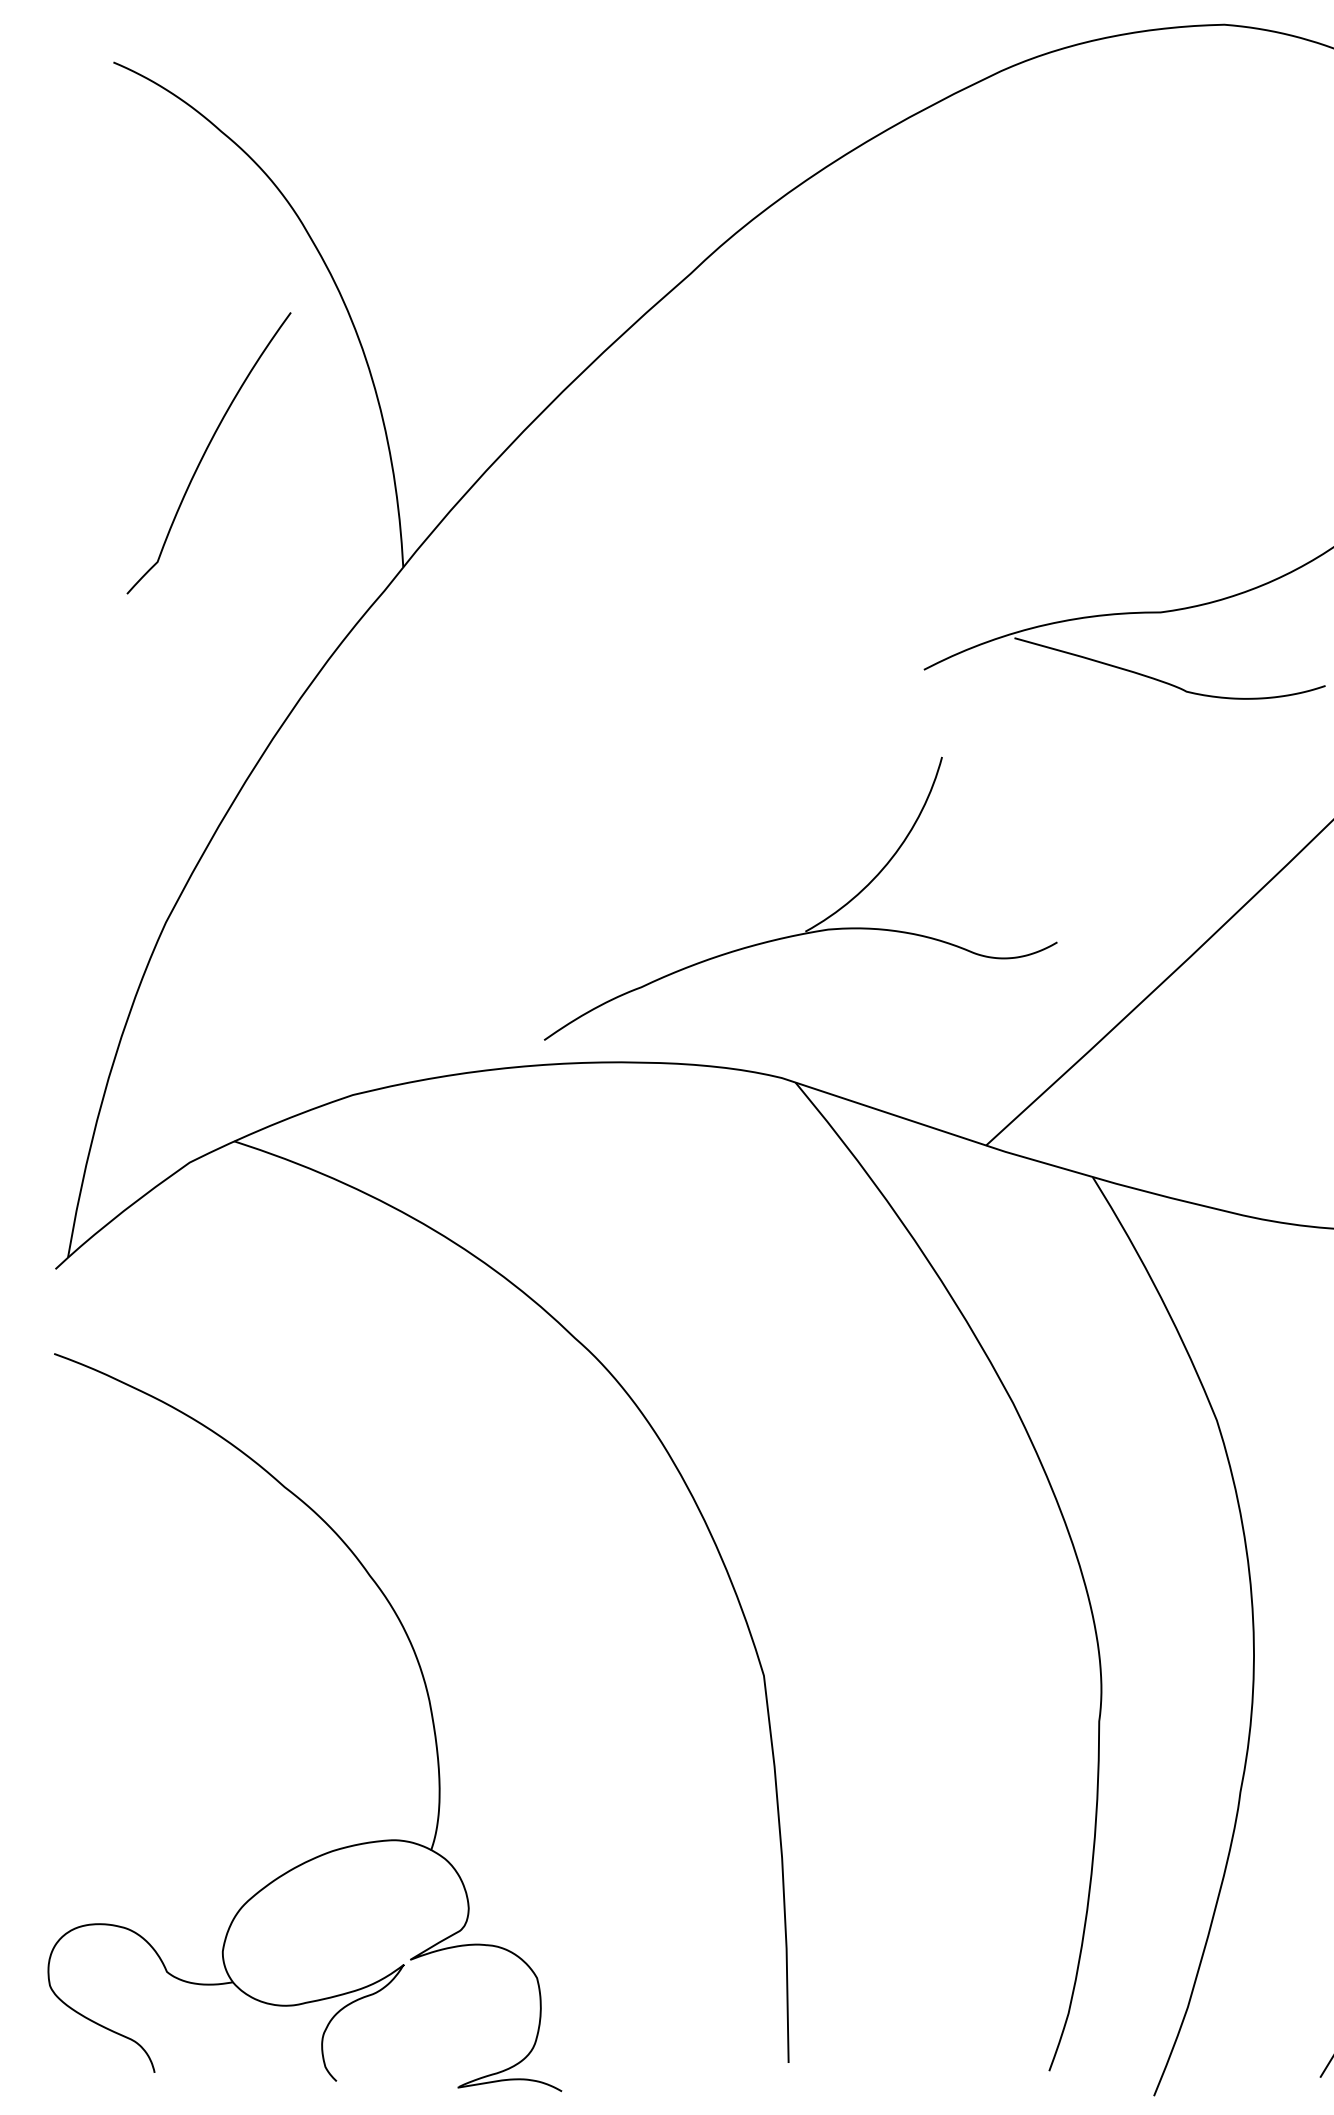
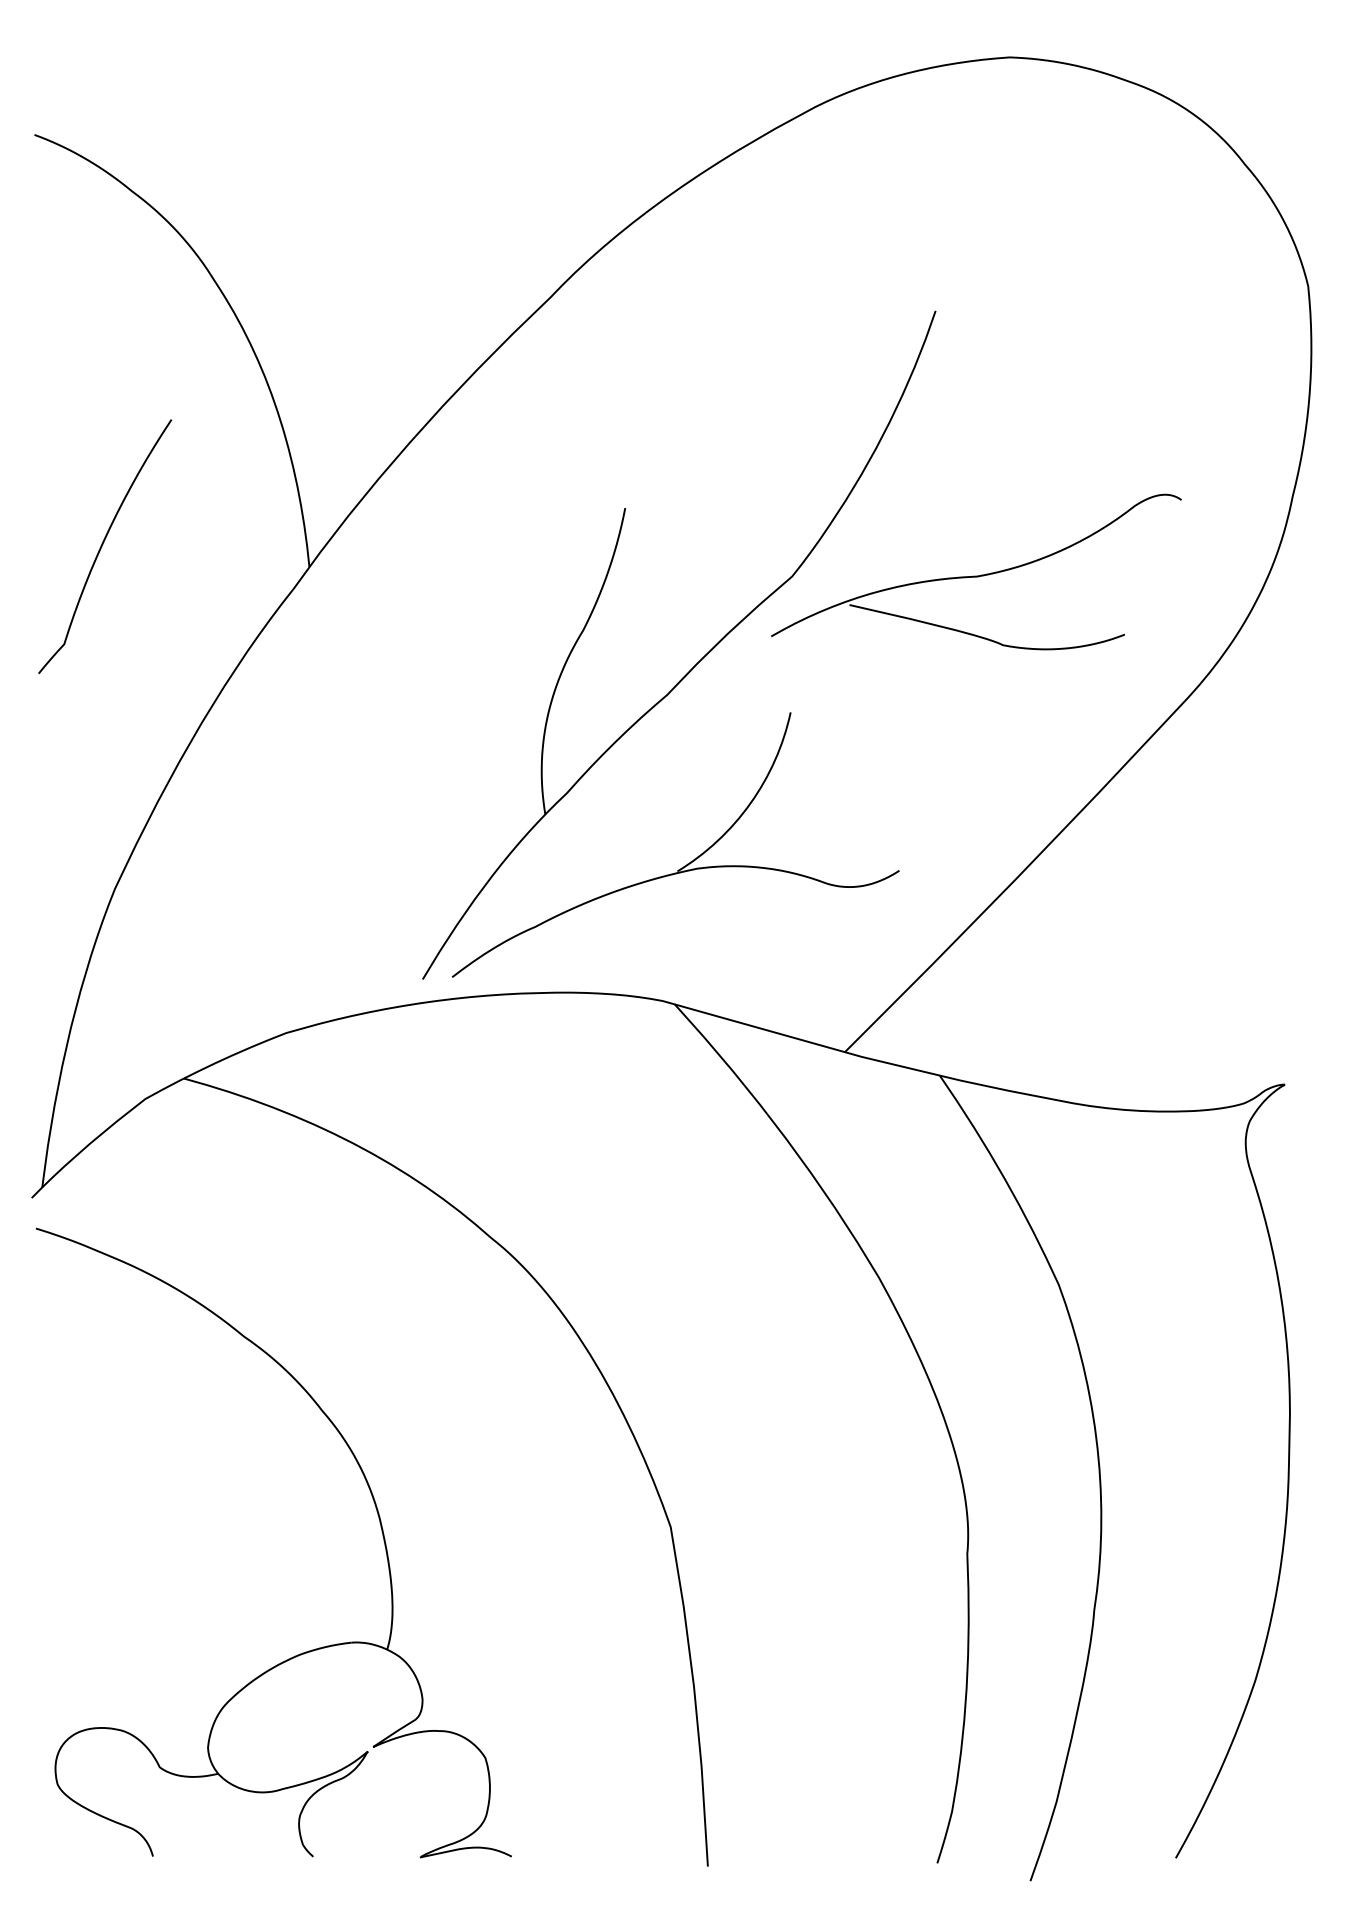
curve: (207, 450) -> (103, 544), moved
part: (838, 695) -> (697, 662), added
part: (427, 1697) -> (377, 1515), moved

